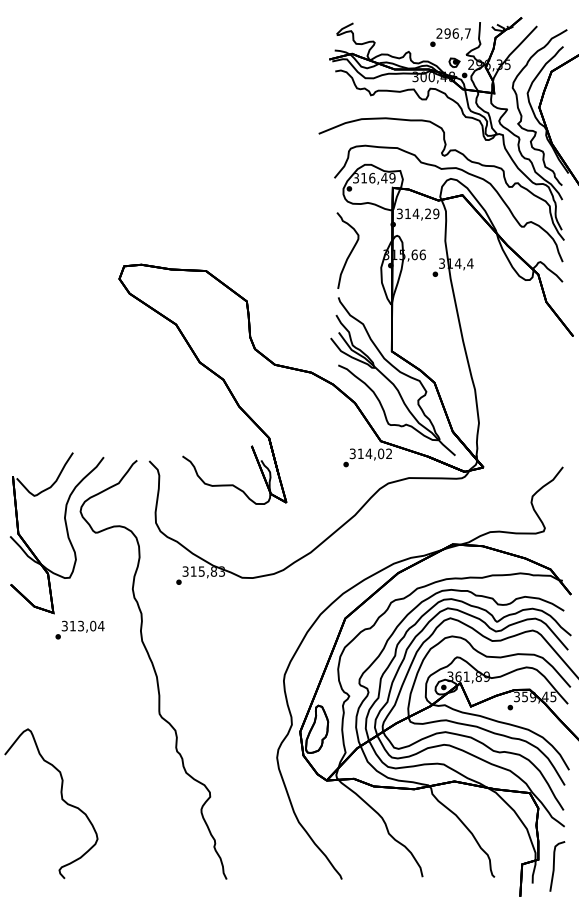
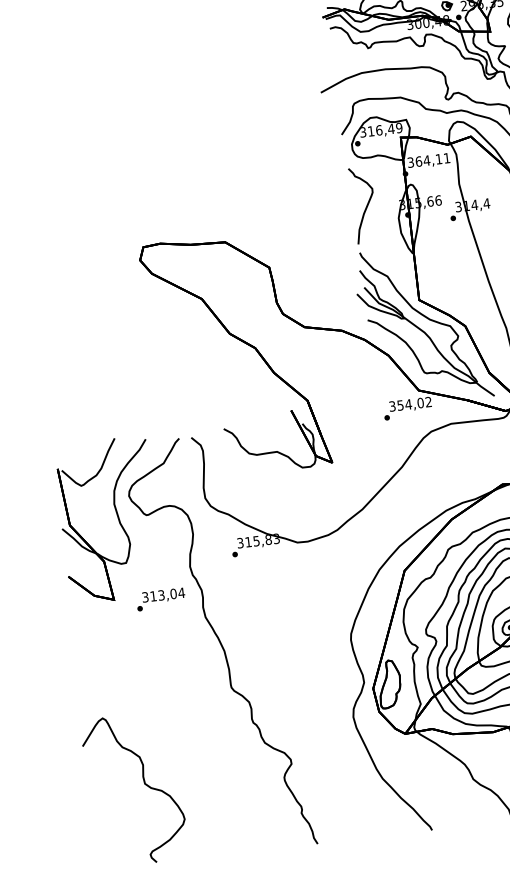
text: (421, 213) -> (432, 159), 314,29 -> 364,11
text: (360, 453) -> (400, 405), 314,02 -> 354,02
text: (79, 629) -> (160, 598), moved

